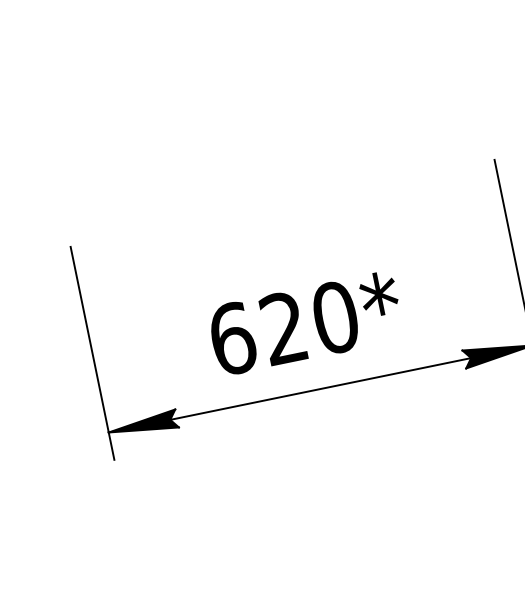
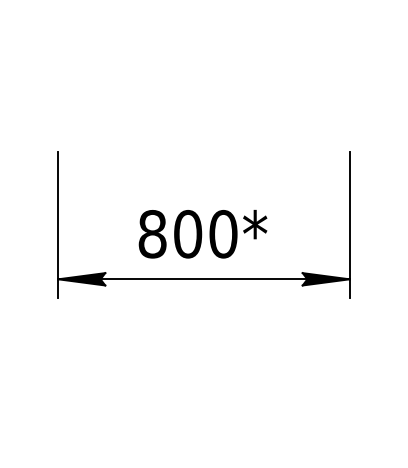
text: (258, 333) -> (170, 234), 620* -> 800*

